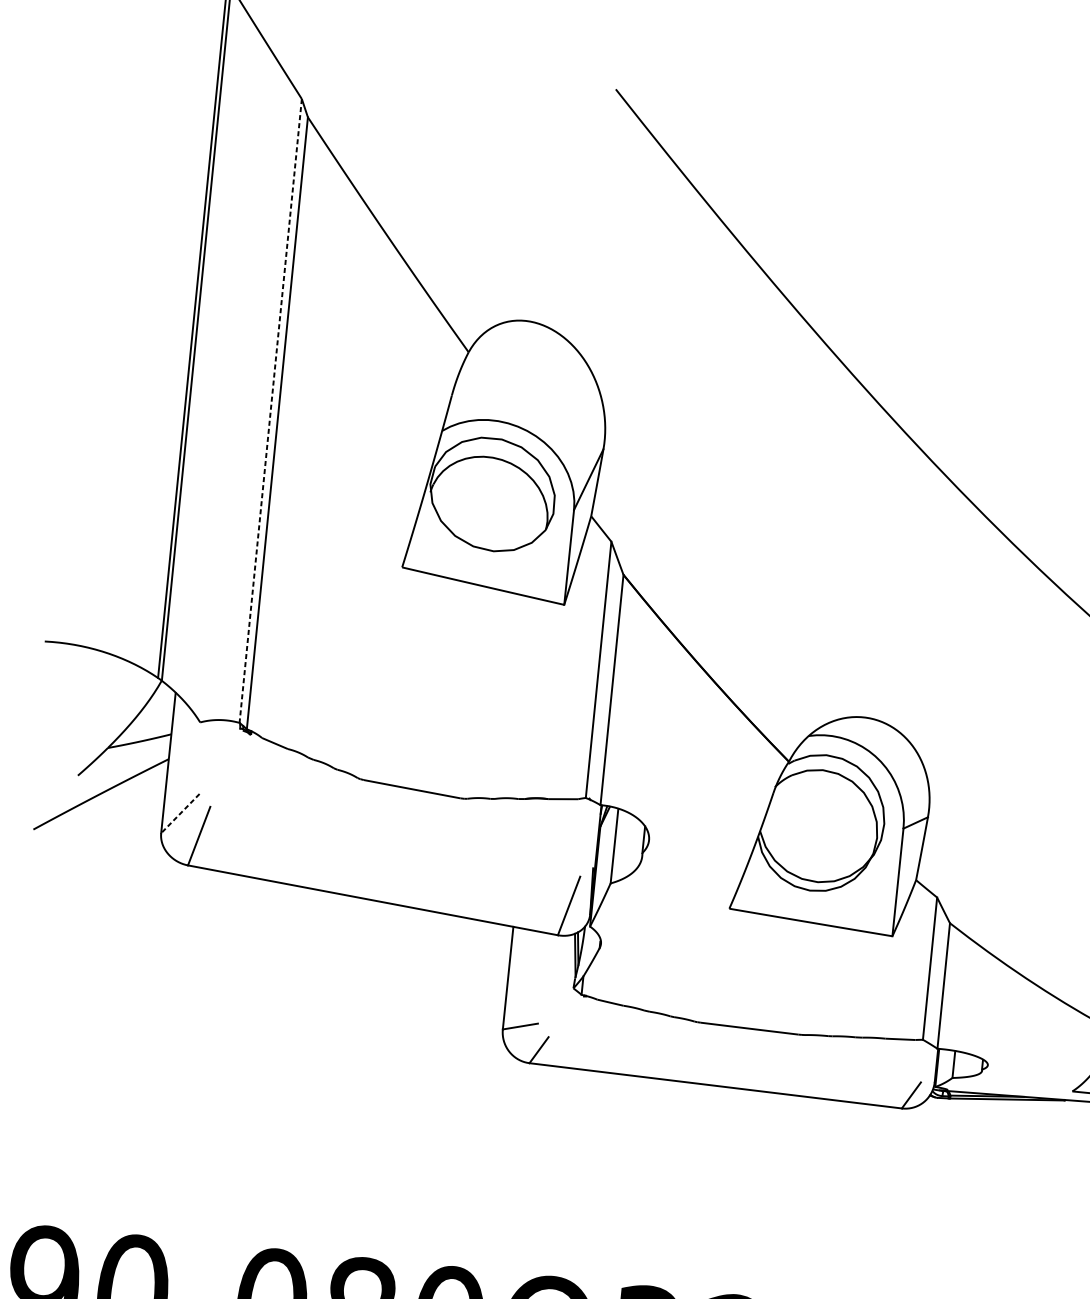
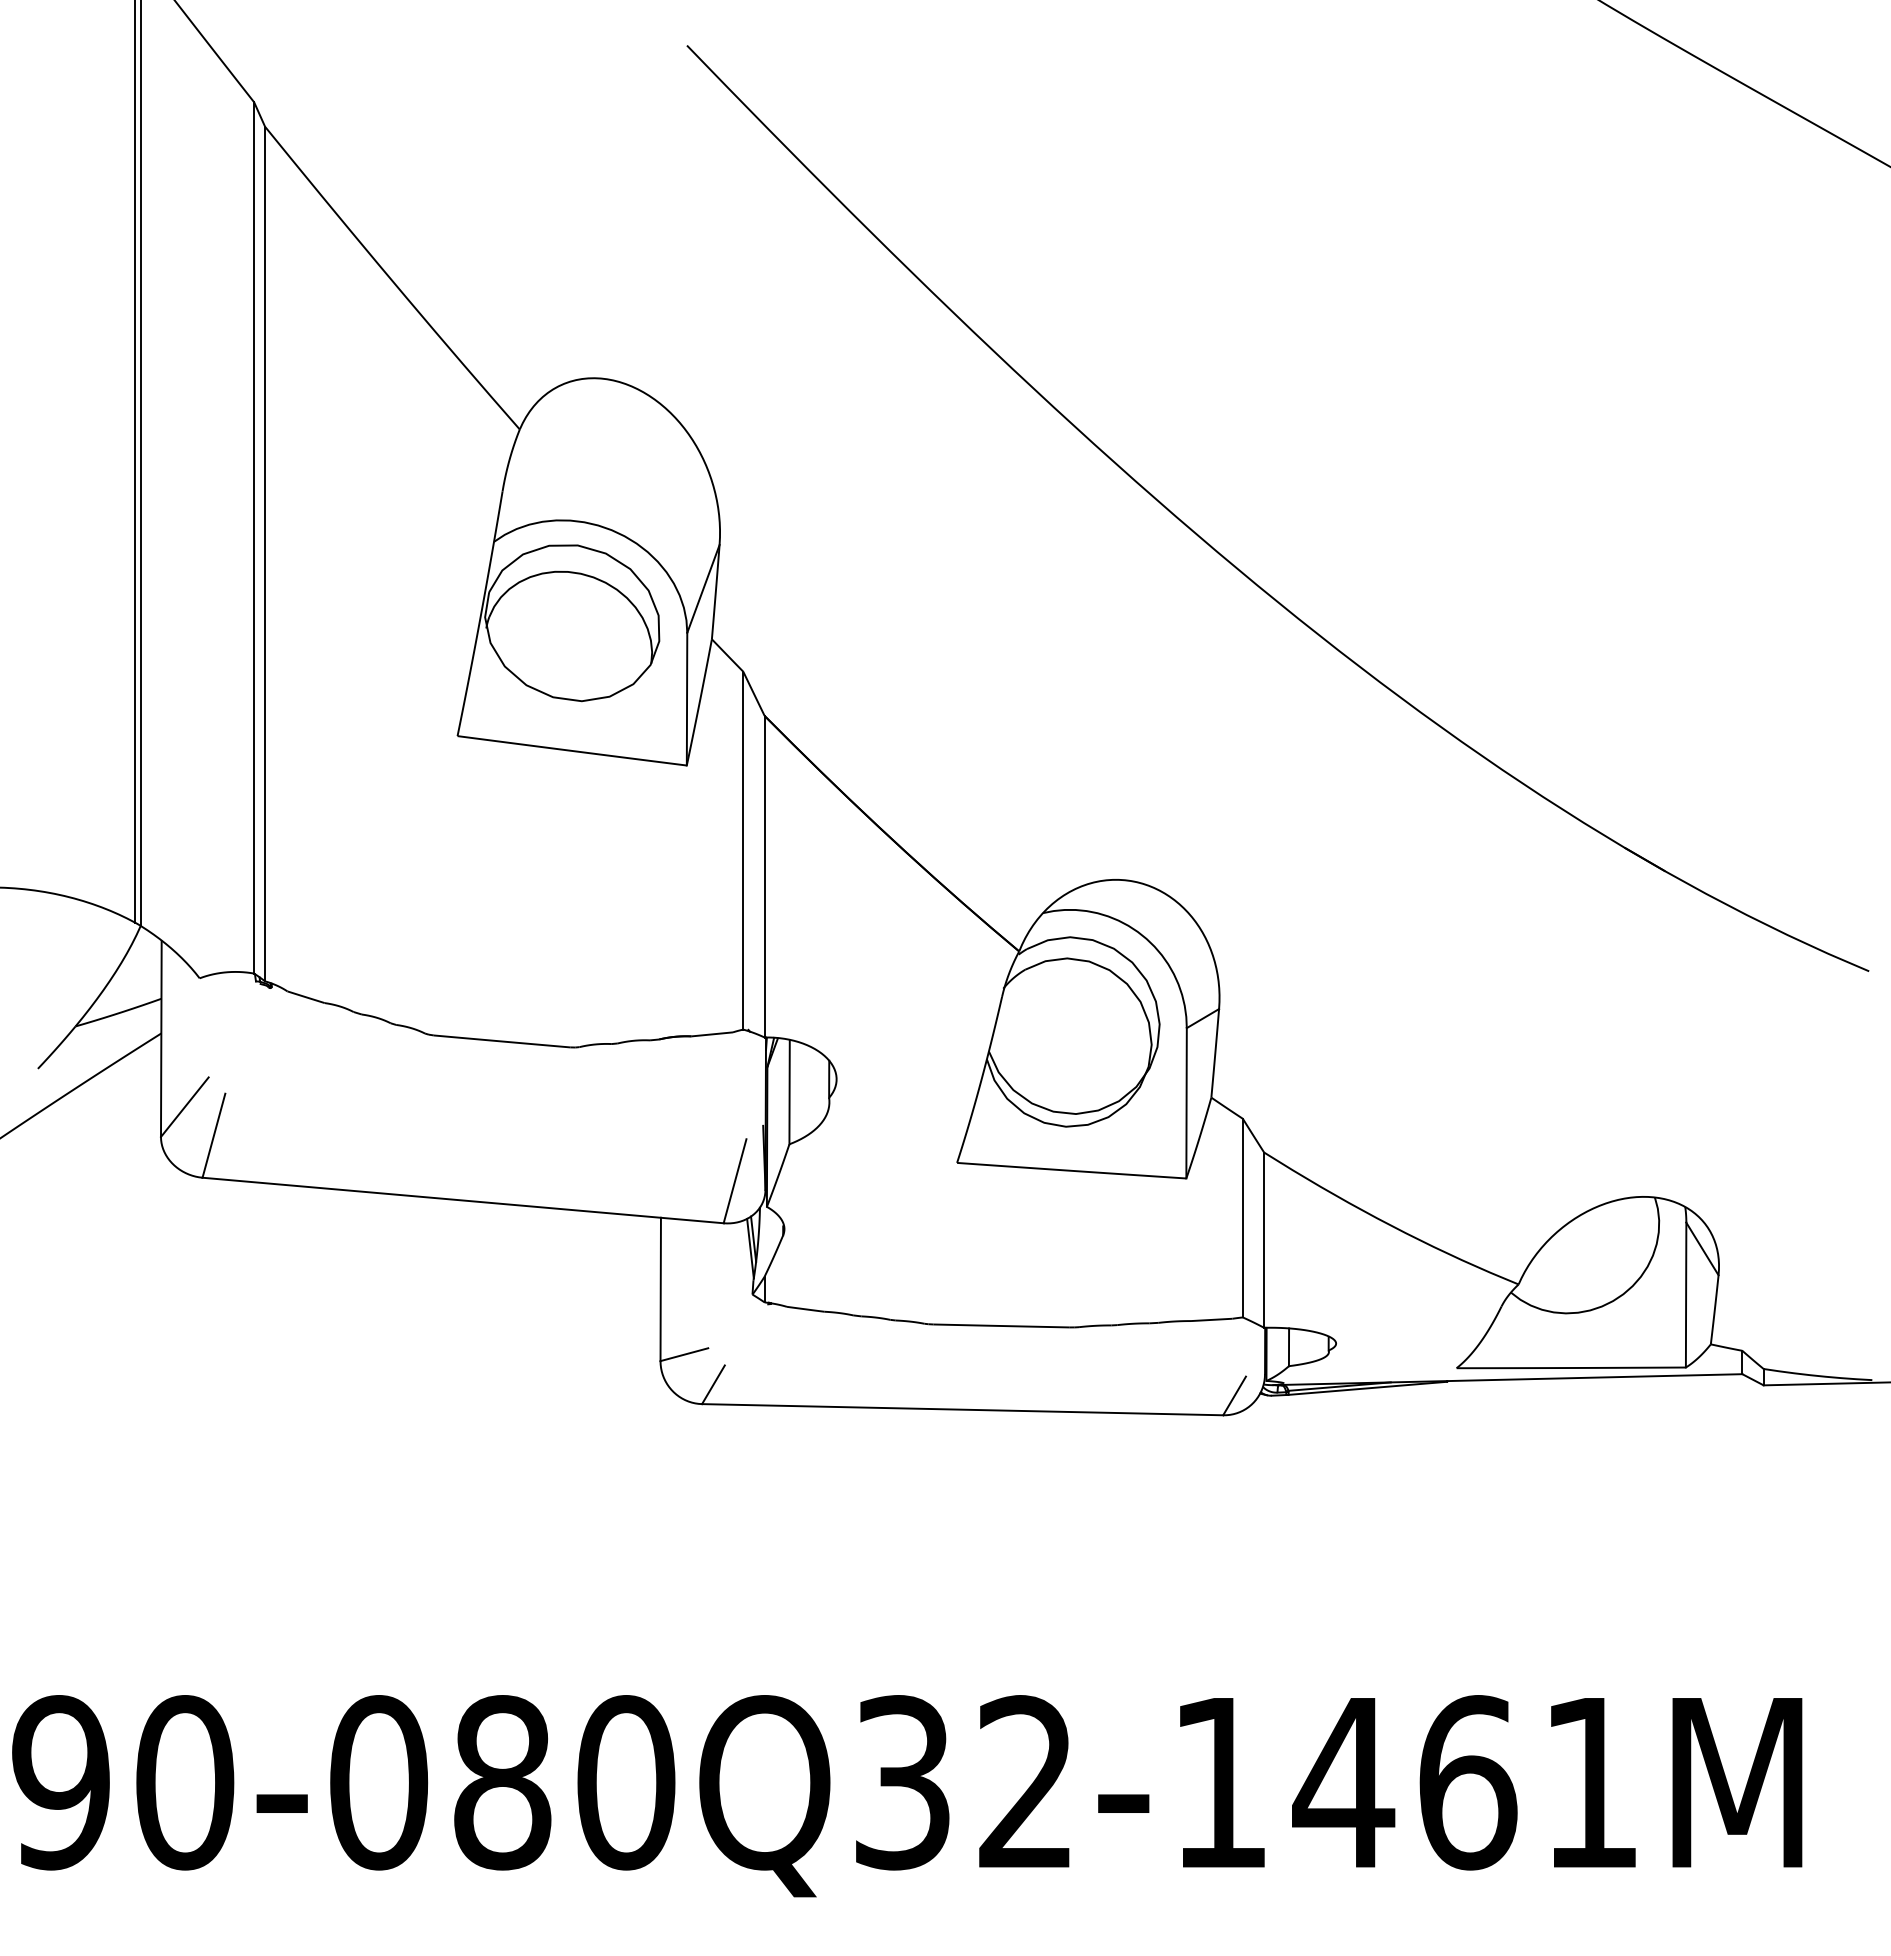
line: (270, 410) -> (254, 537), dashed -> solid
line: (180, 813) -> (184, 1107), dashed -> solid

